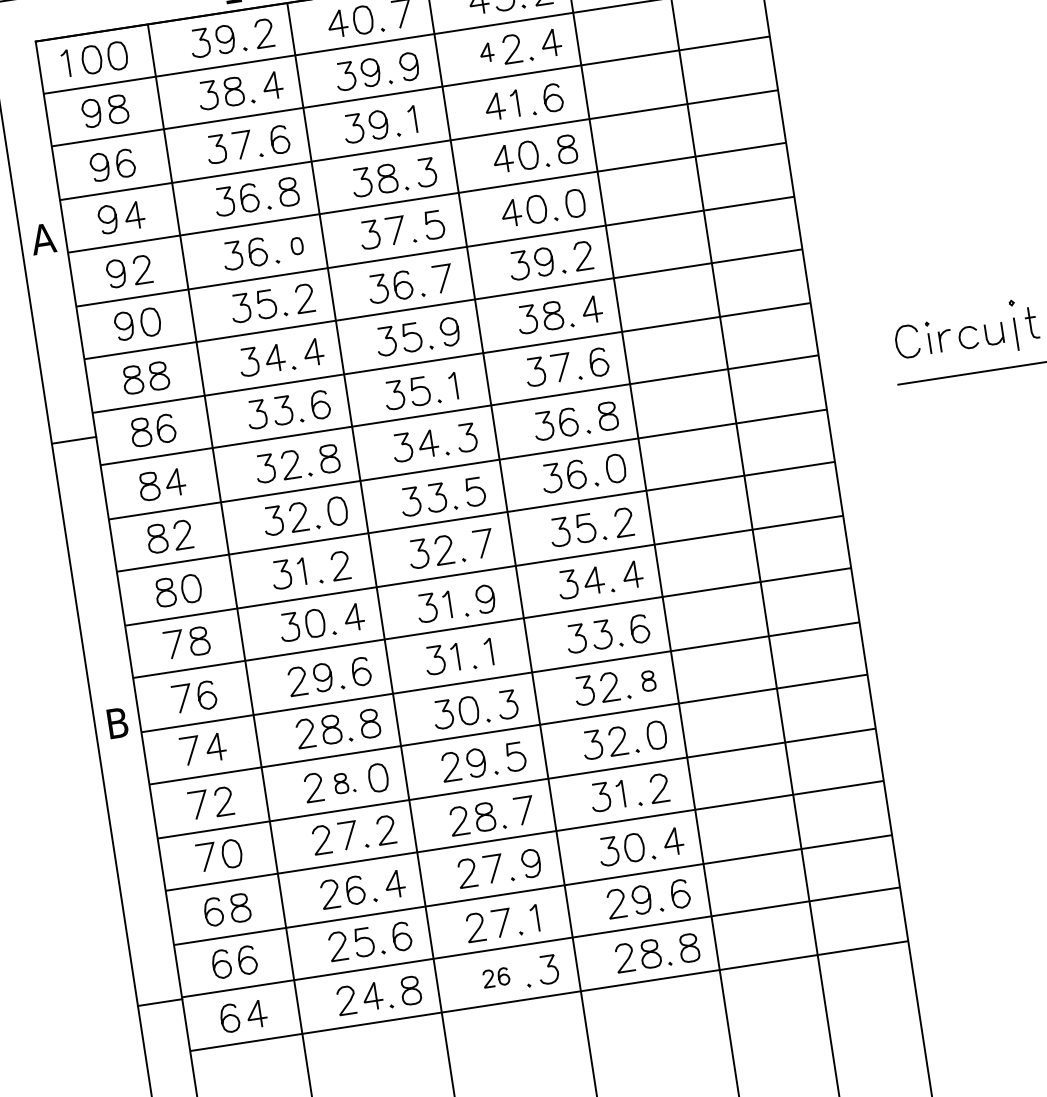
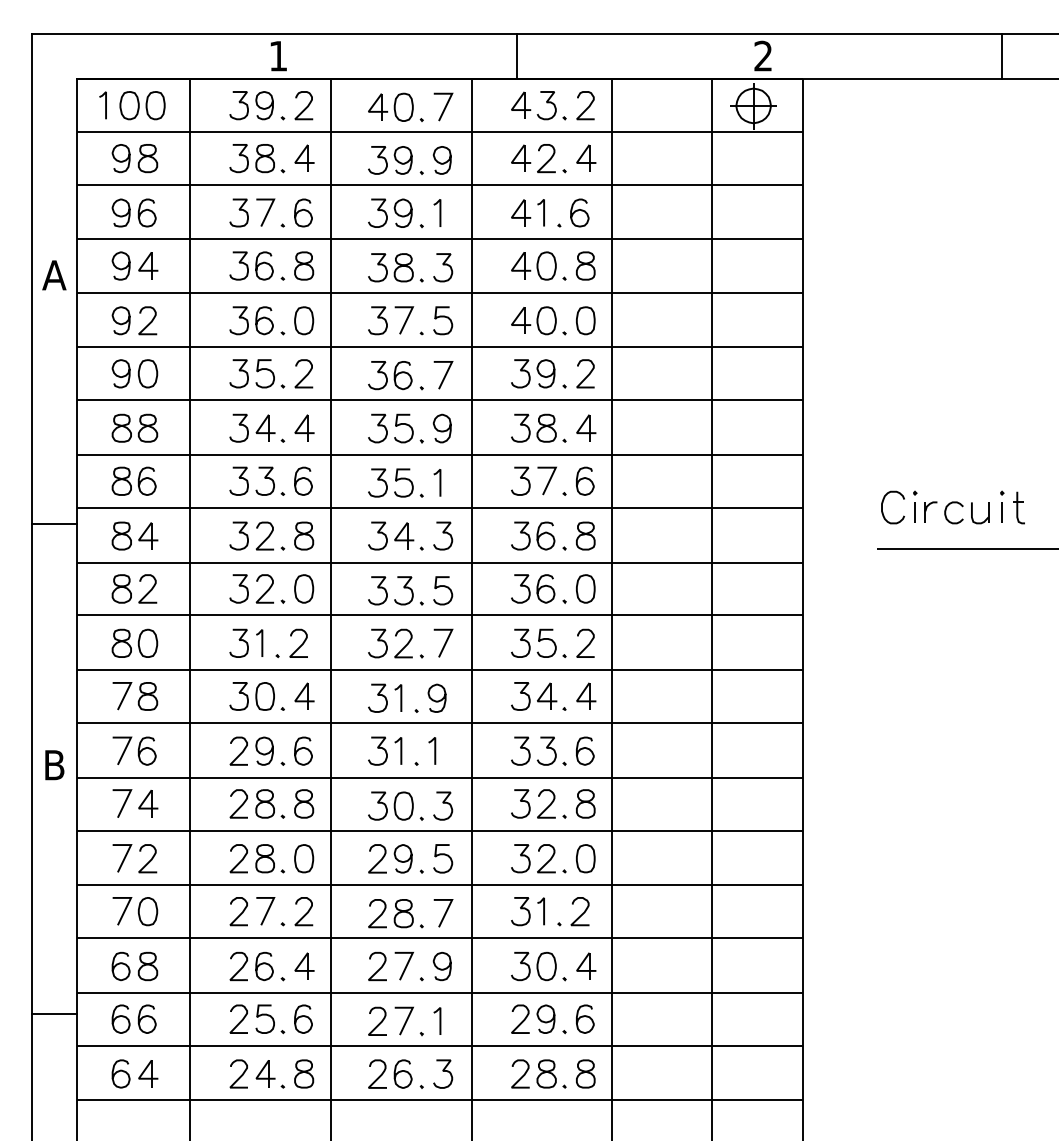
part: (487, 51) -> (521, 157), size x1.43
part: (297, 245) -> (304, 320), size x1.67
part: (1015, 324) -> (1002, 506), size x0.62
line: (73, 440) -> (53, 524), moved
part: (648, 680) -> (585, 803), size x1.43
part: (344, 782) -> (269, 858), size x1.43
part: (496, 977) -> (390, 1073), size x1.67
line: (159, 1002) -> (53, 1013), moved

